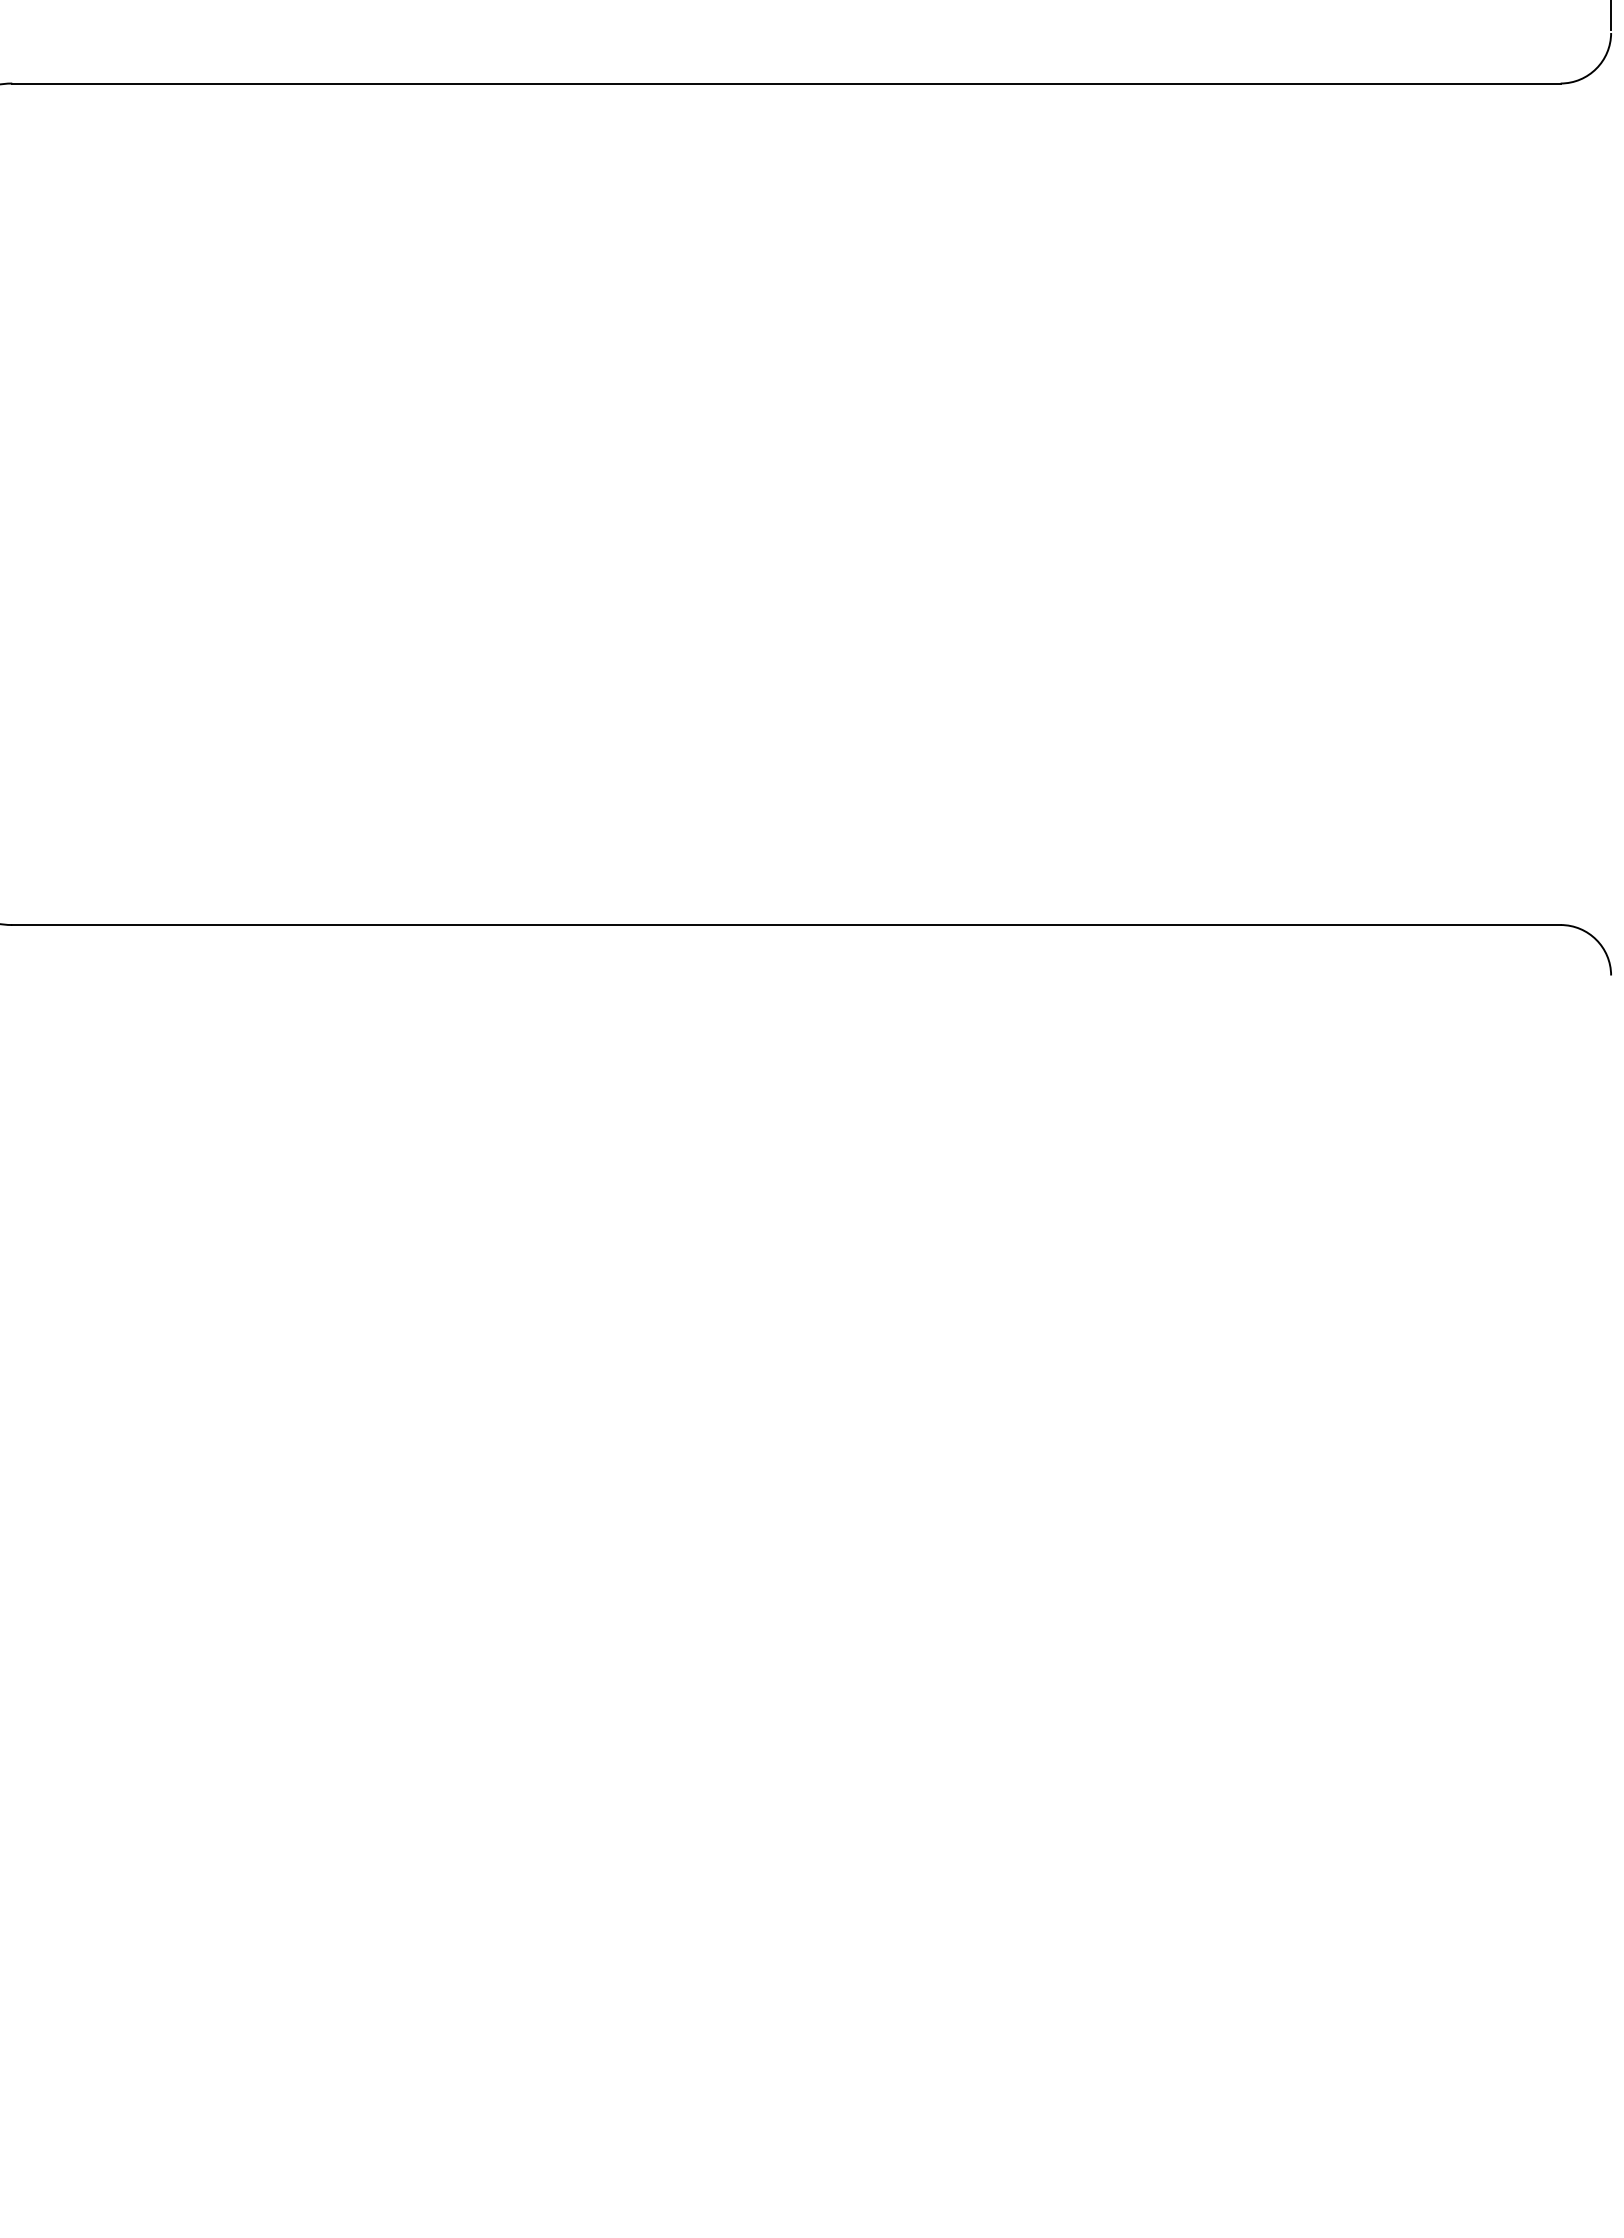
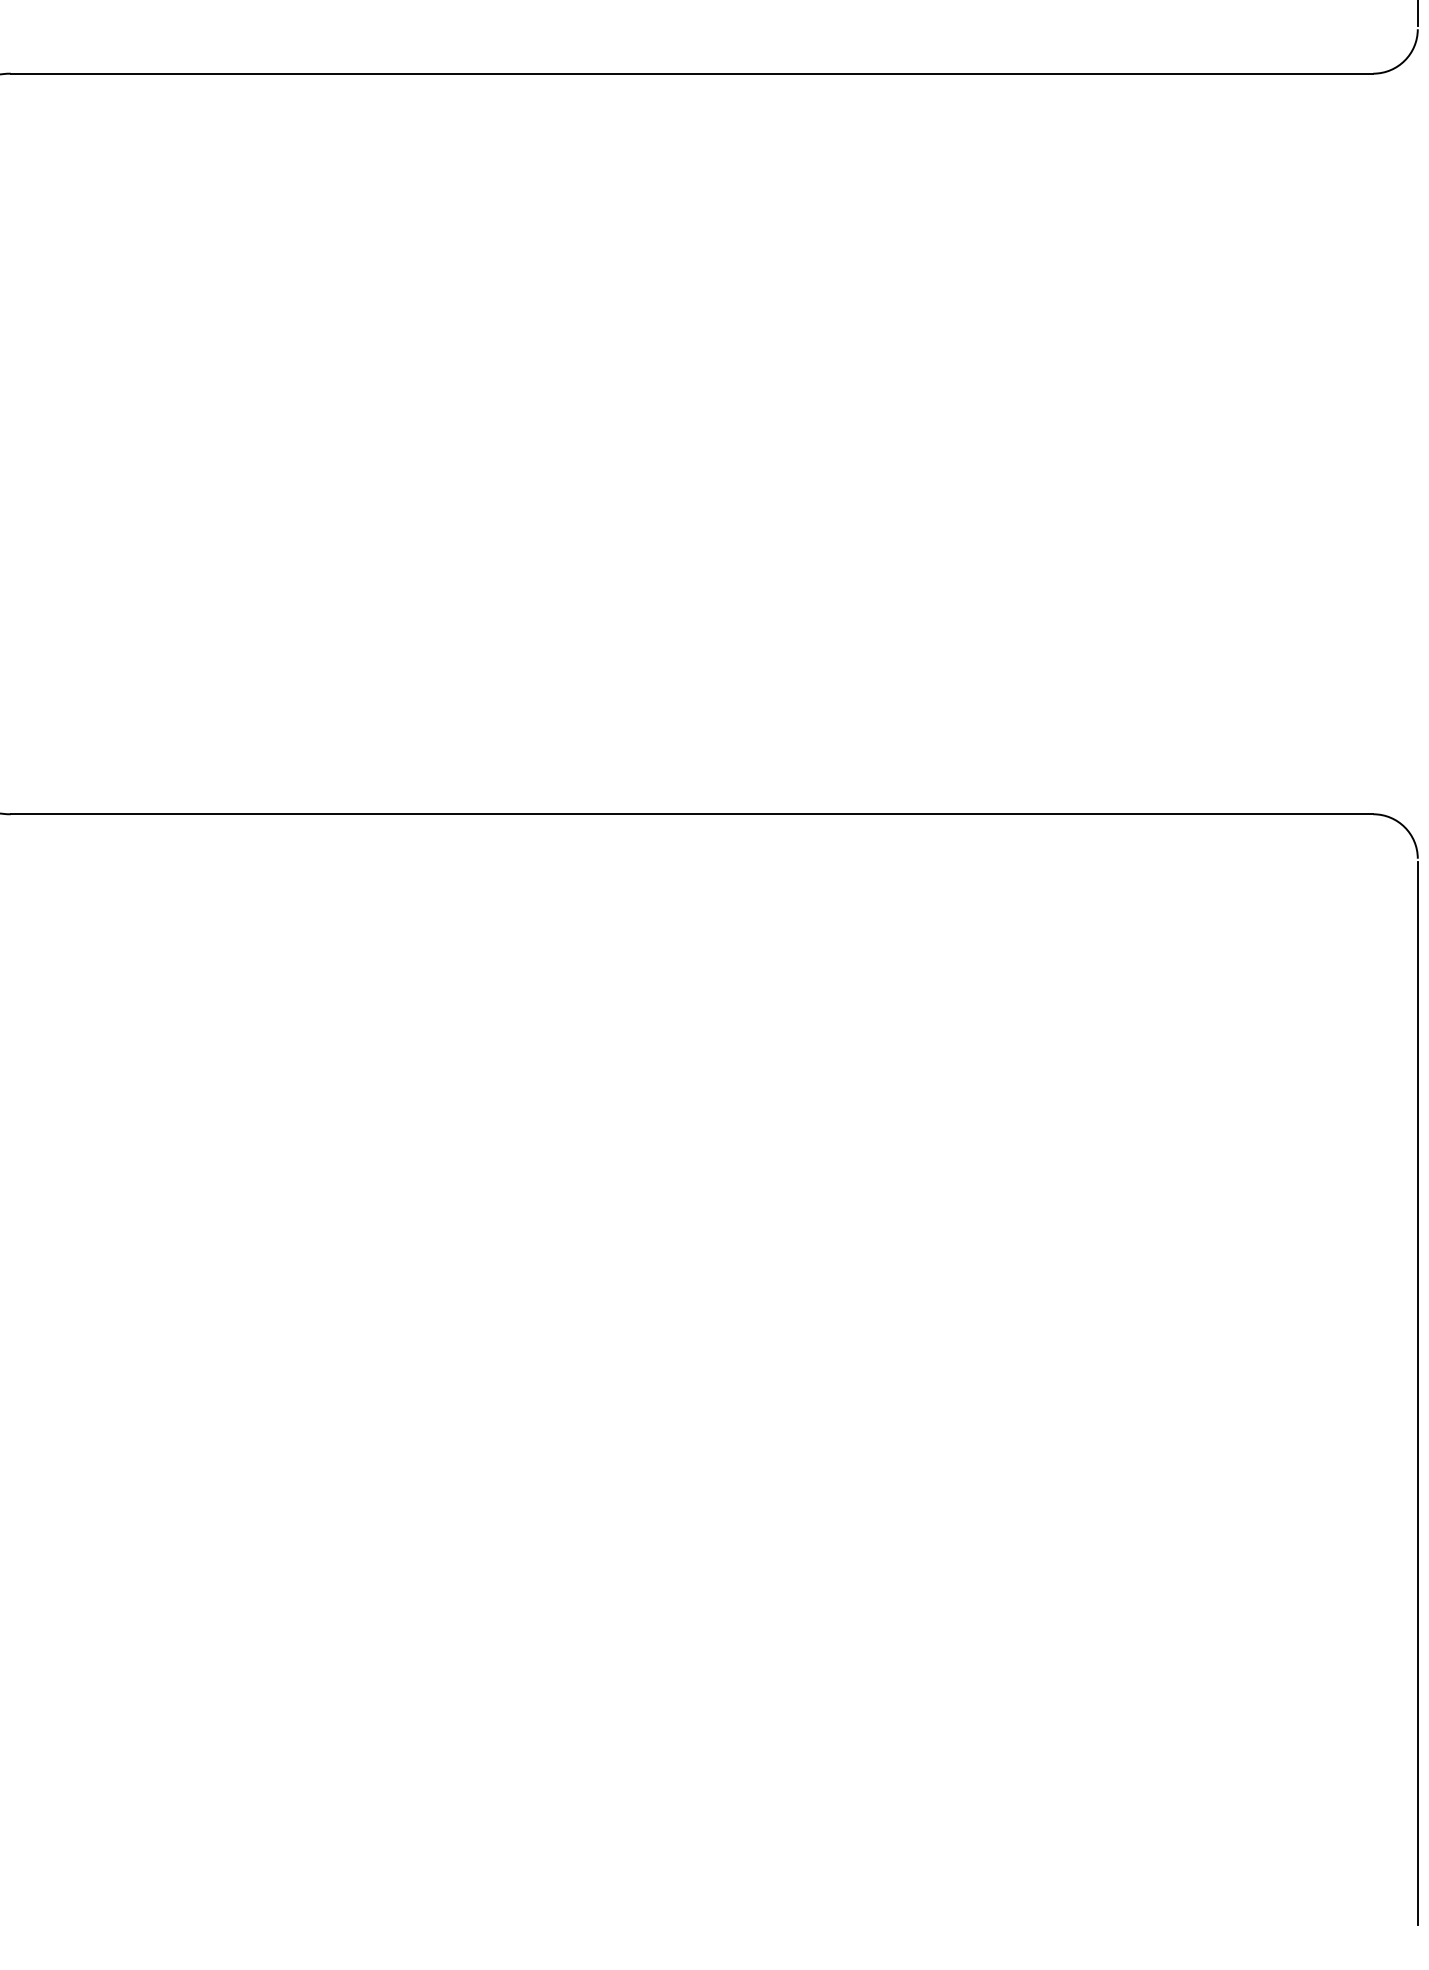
line: (1611, 1582) -> (1418, 1392), added

